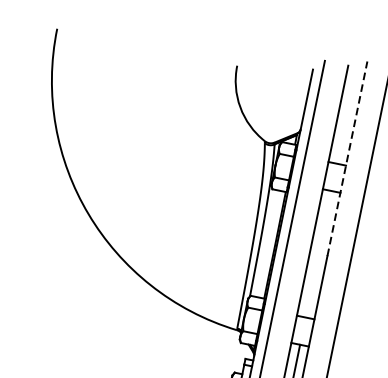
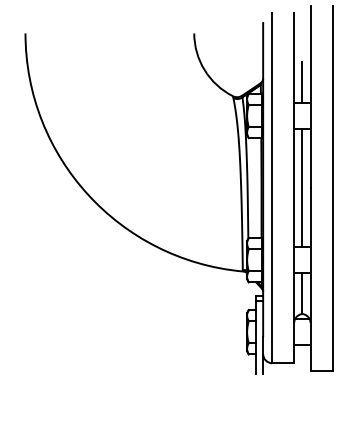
line: (341, 141) -> (302, 82), added
line: (347, 158) -> (310, 96), dashed -> solid
line: (318, 253) -> (302, 187), added

